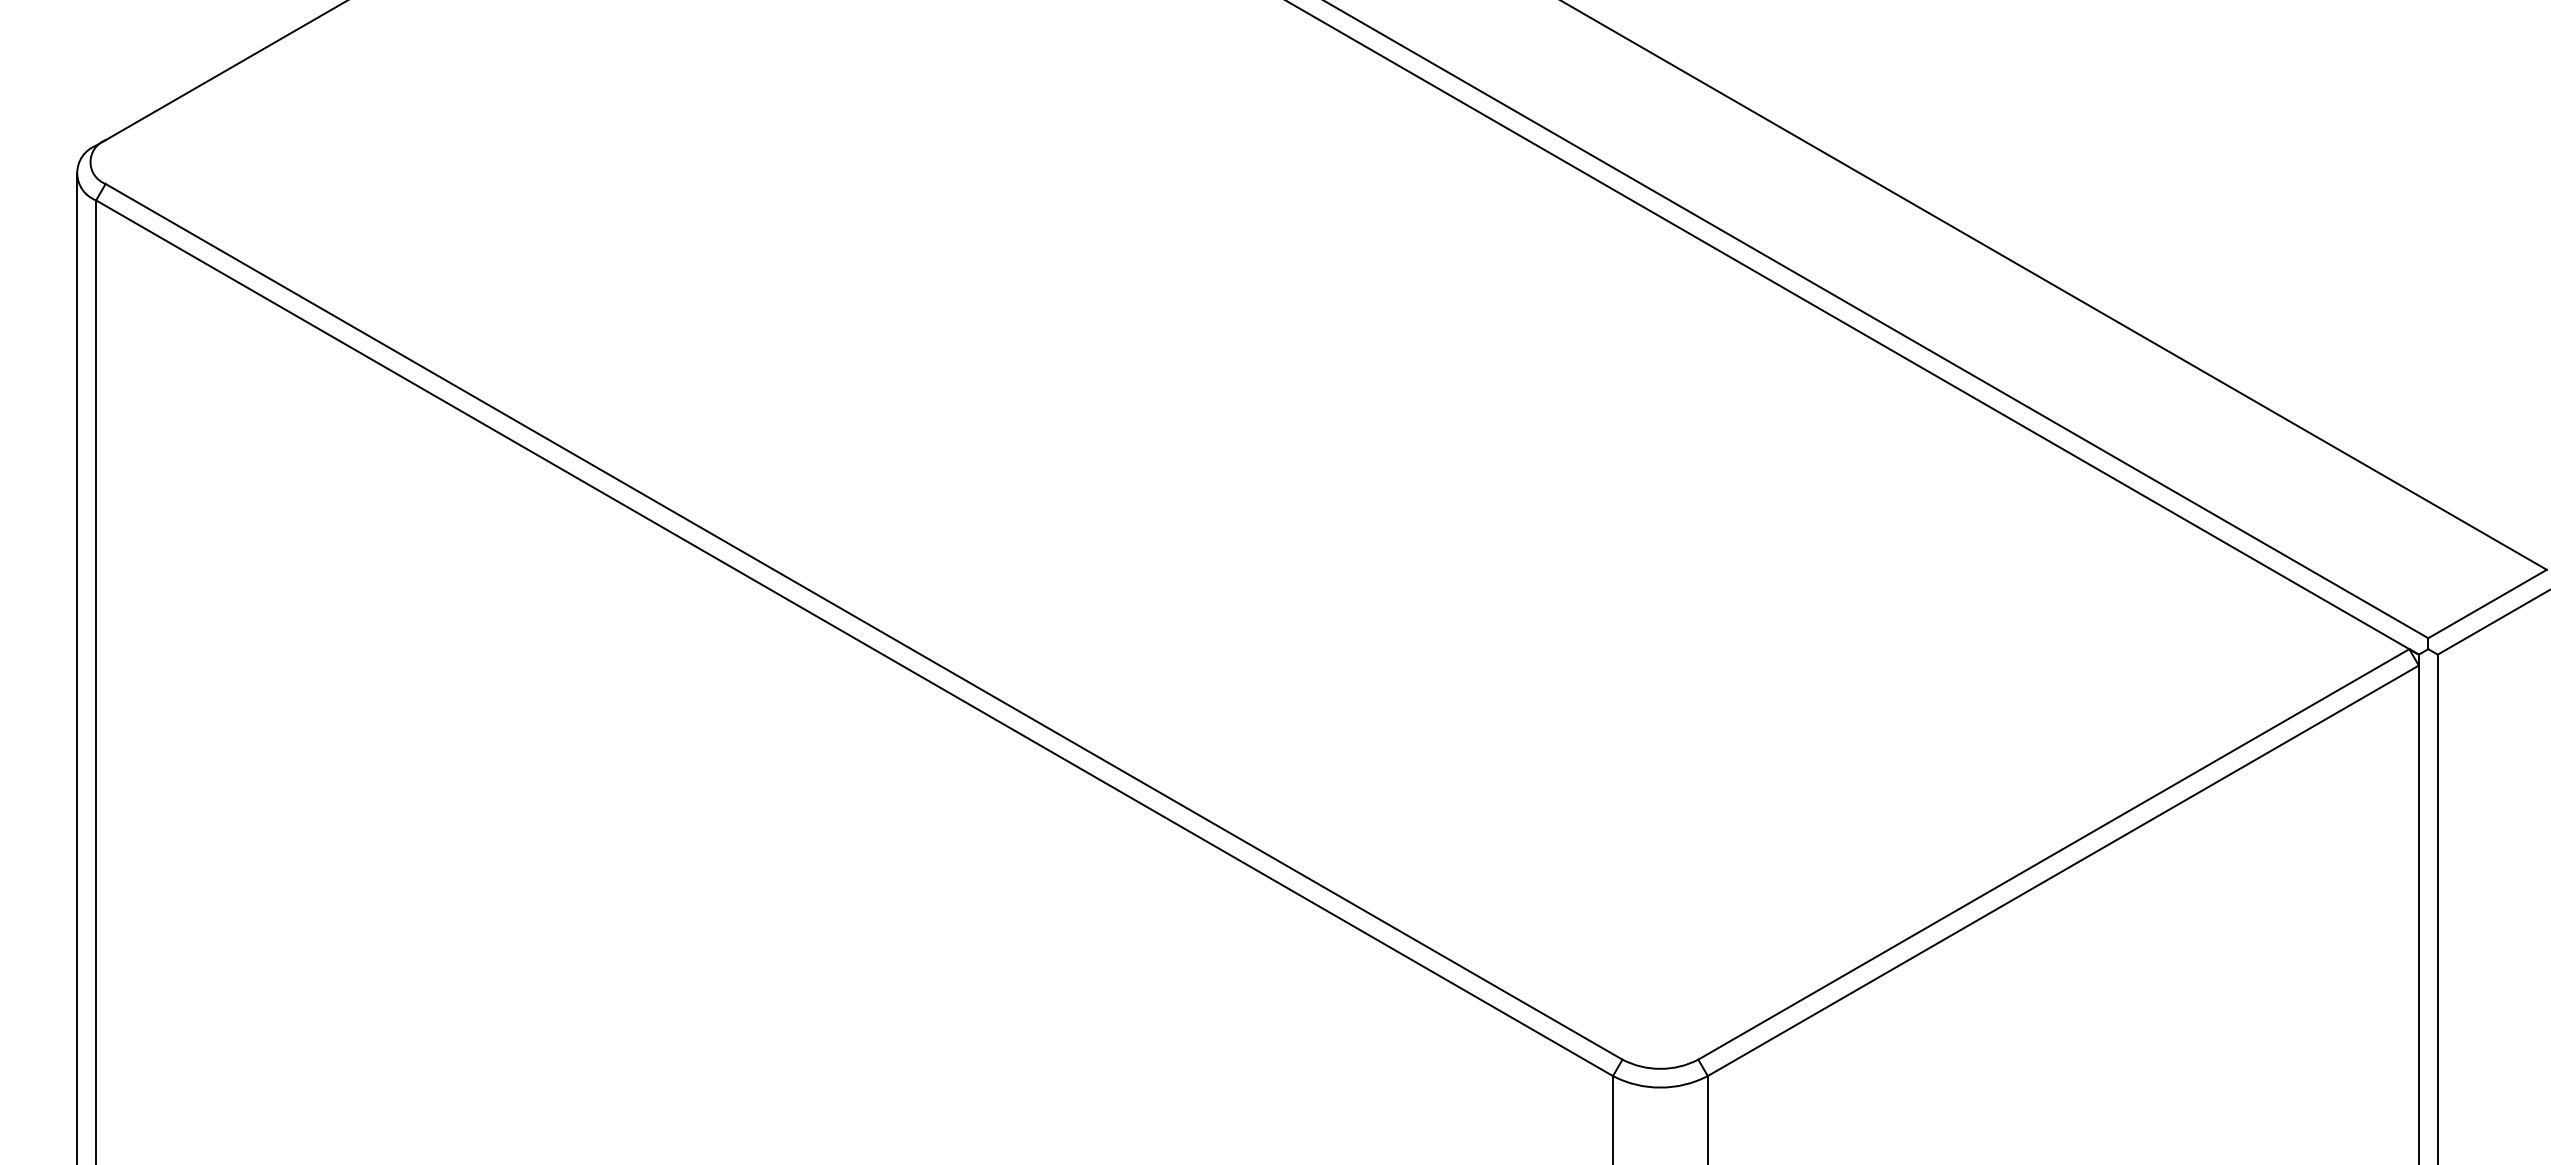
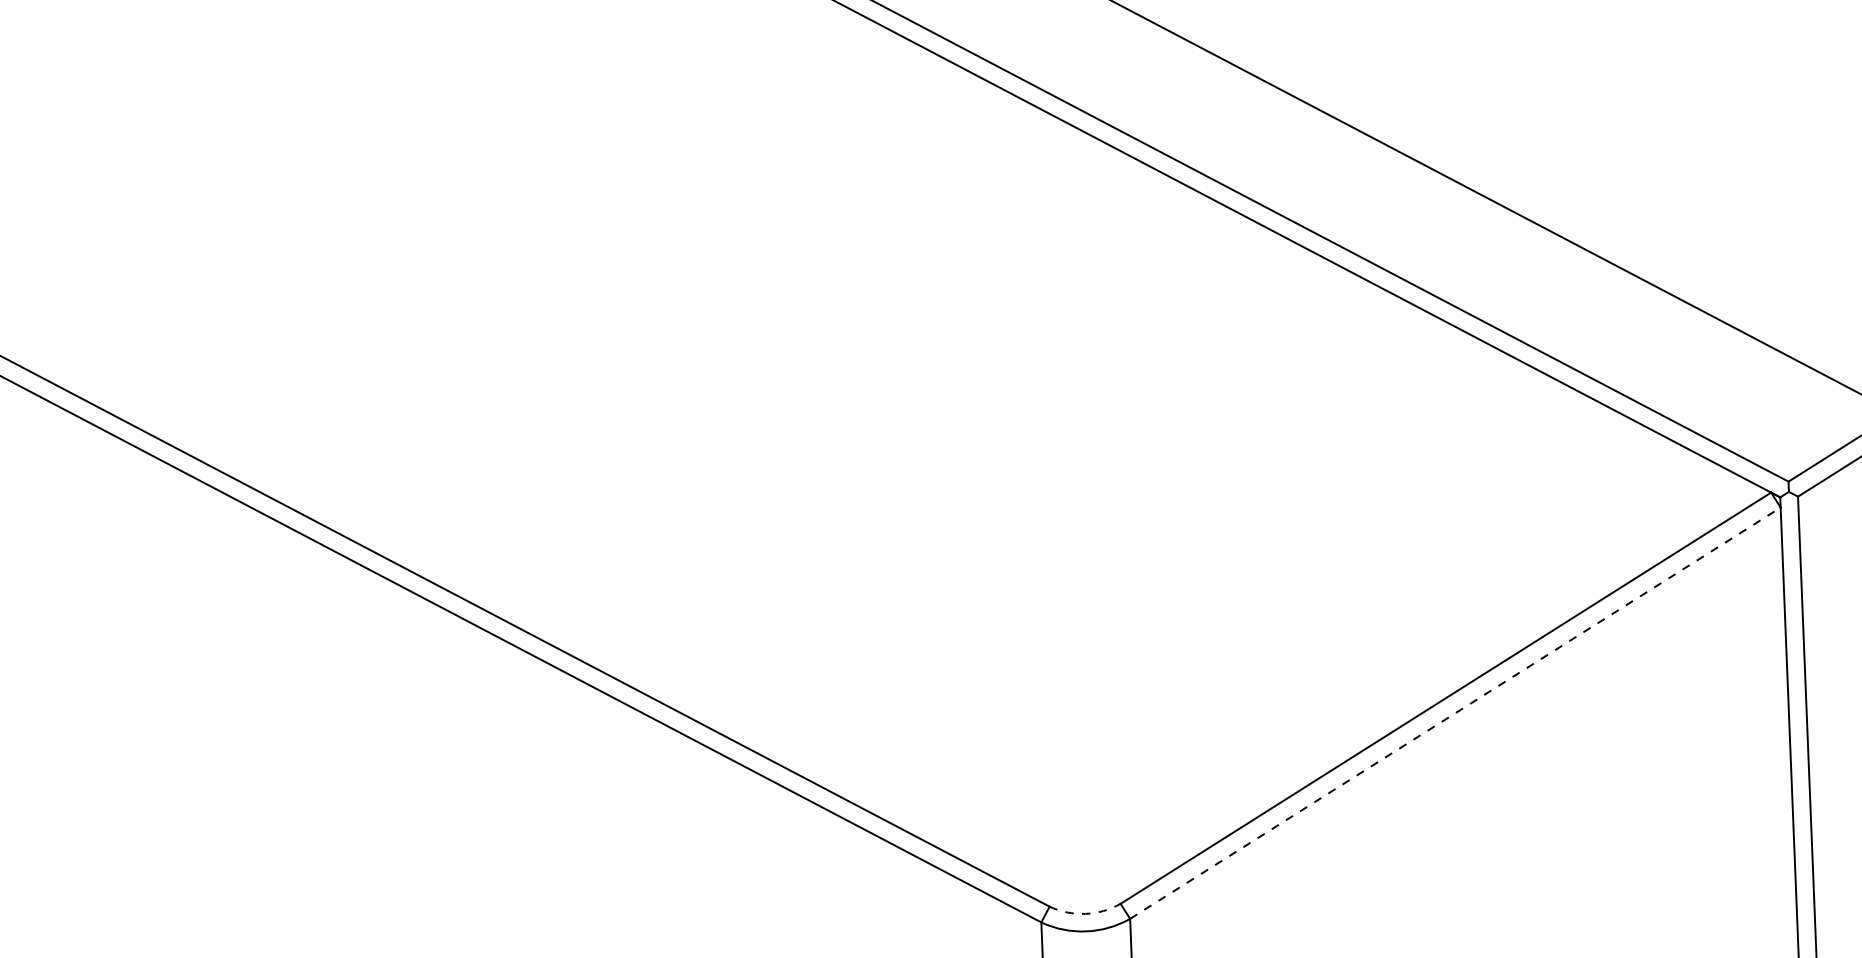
line: (2063, 870) -> (1455, 712), solid -> dashed
arc: (1660, 1068) -> (1085, 913), solid -> dashed

